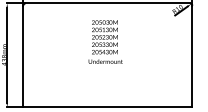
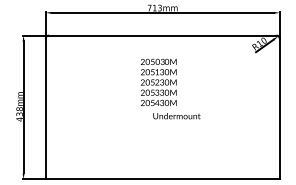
text: (105, 61) -> (176, 116), moved

